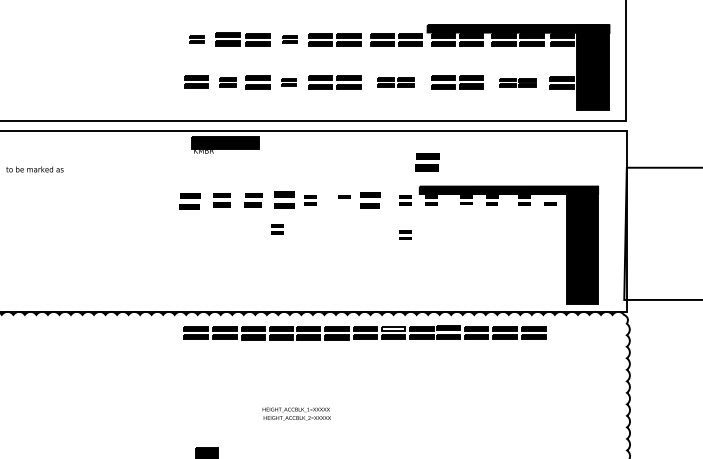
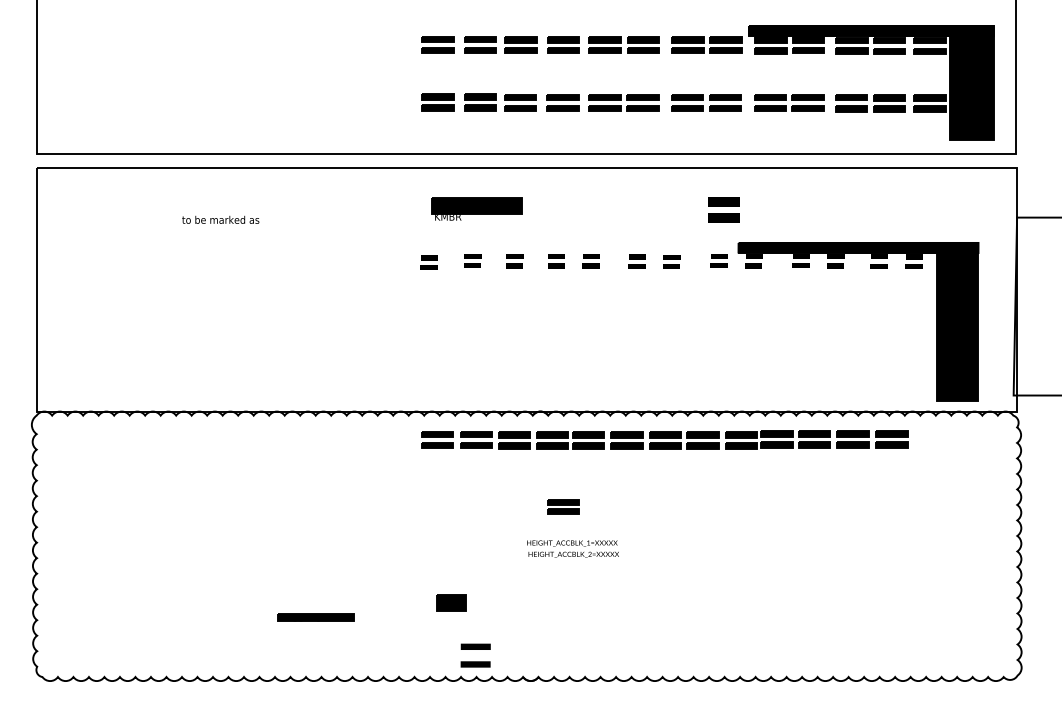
part: (196, 39) -> (437, 44), size x1.67
part: (289, 39) -> (563, 44), size x1.67
part: (228, 82) -> (480, 102), size x1.43
part: (288, 82) -> (562, 102), size x1.67
part: (395, 82) -> (706, 102), size x1.43
part: (517, 82) -> (870, 103), size x1.43
part: (225, 144) -> (476, 208), moved
part: (427, 161) -> (723, 209), moved
fill: (550, 196) -> (914, 256), added
part: (222, 199) -> (472, 260), size x0.71
part: (253, 200) -> (514, 261), size x0.71
part: (284, 200) -> (556, 261), size x0.62
part: (369, 200) -> (671, 261), size x0.62
part: (189, 201) -> (428, 262), size x0.62
fill: (343, 203) -> (636, 265), added
part: (277, 229) -> (546, 300), removed
part: (404, 234) -> (718, 307), removed
fill: (393, 328) -> (702, 434), added
part: (289, 382) -> (563, 506), added

